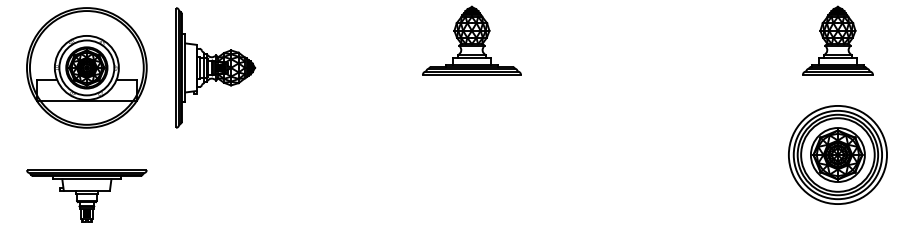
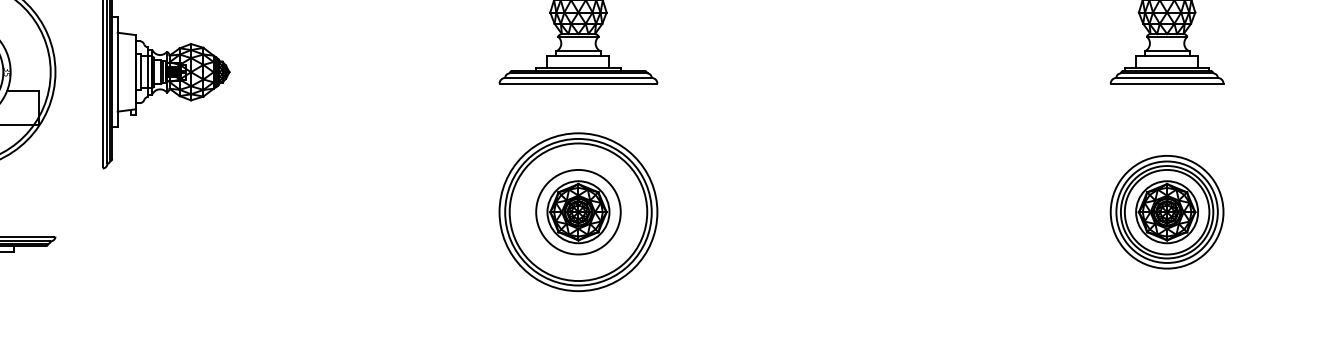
part: (471, 154) -> (577, 211), added
part: (837, 154) -> (1166, 211), size x0.71

